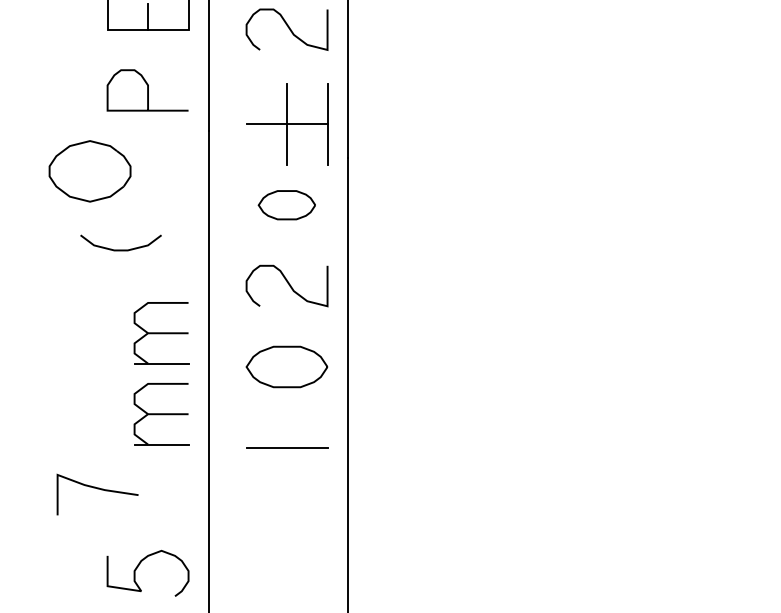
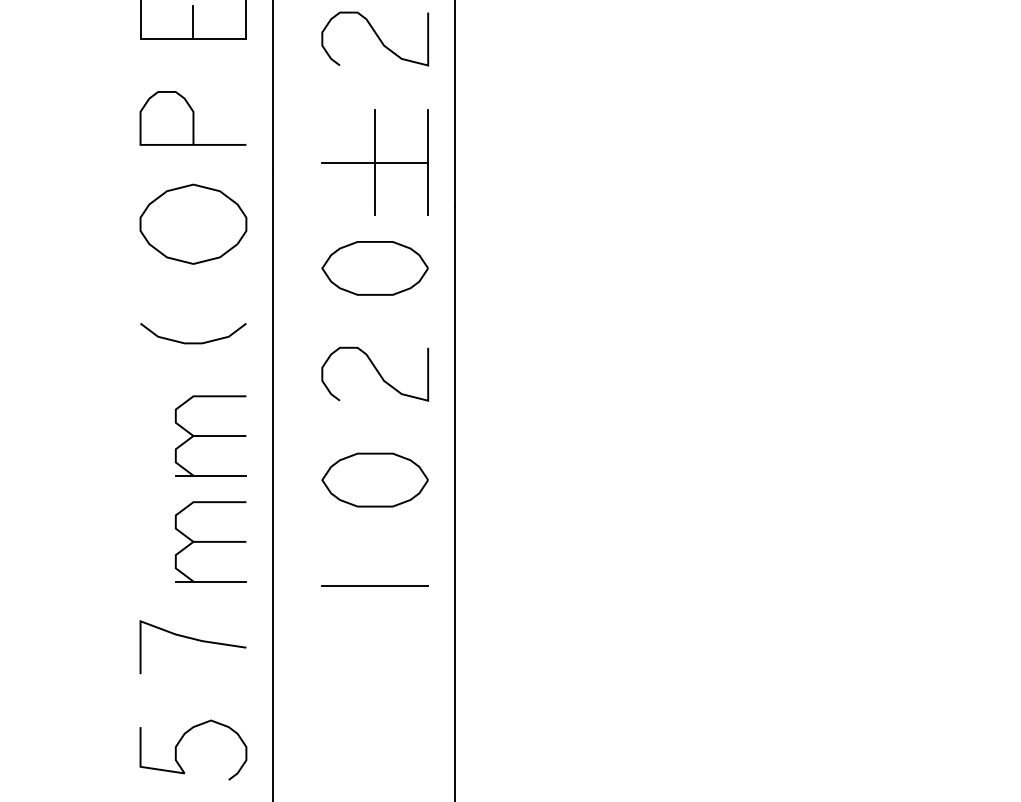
part: (89, 171) -> (192, 224), moved
part: (286, 205) -> (374, 268), size x1.43
curve: (120, 249) -> (192, 342), moved
curve: (97, 489) -> (192, 640), moved

